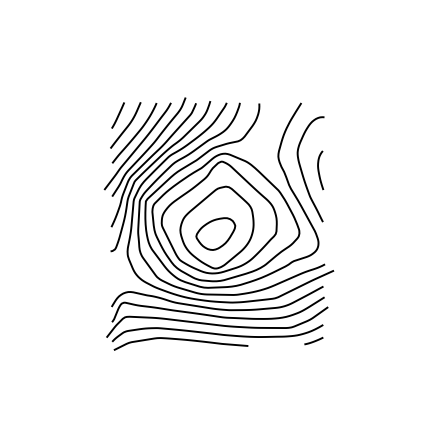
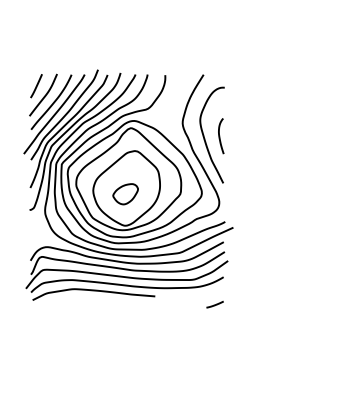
part: (215, 233) -> (125, 193), size x0.7
line: (313, 340) -> (214, 304), moved

